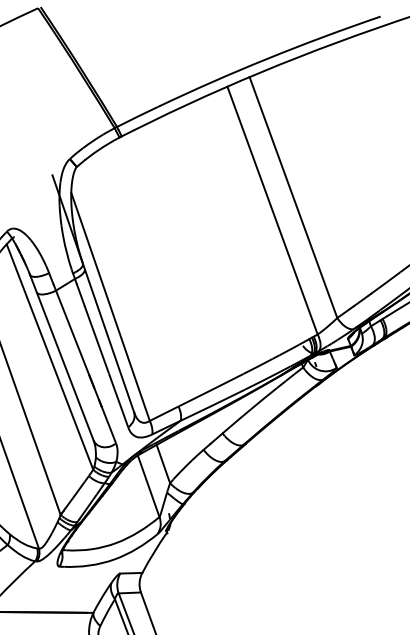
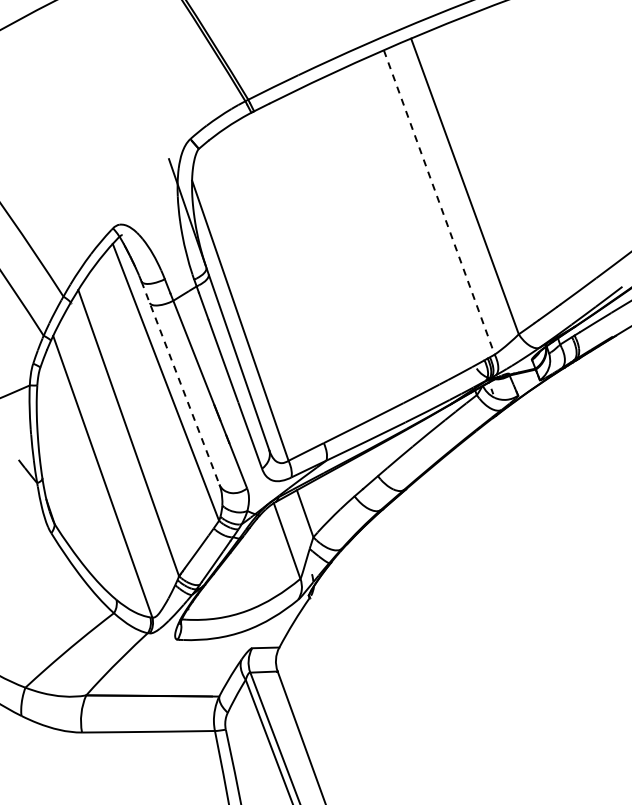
line: (272, 210) -> (439, 202), solid -> dashed
line: (61, 357) -> (180, 383), solid -> dashed

